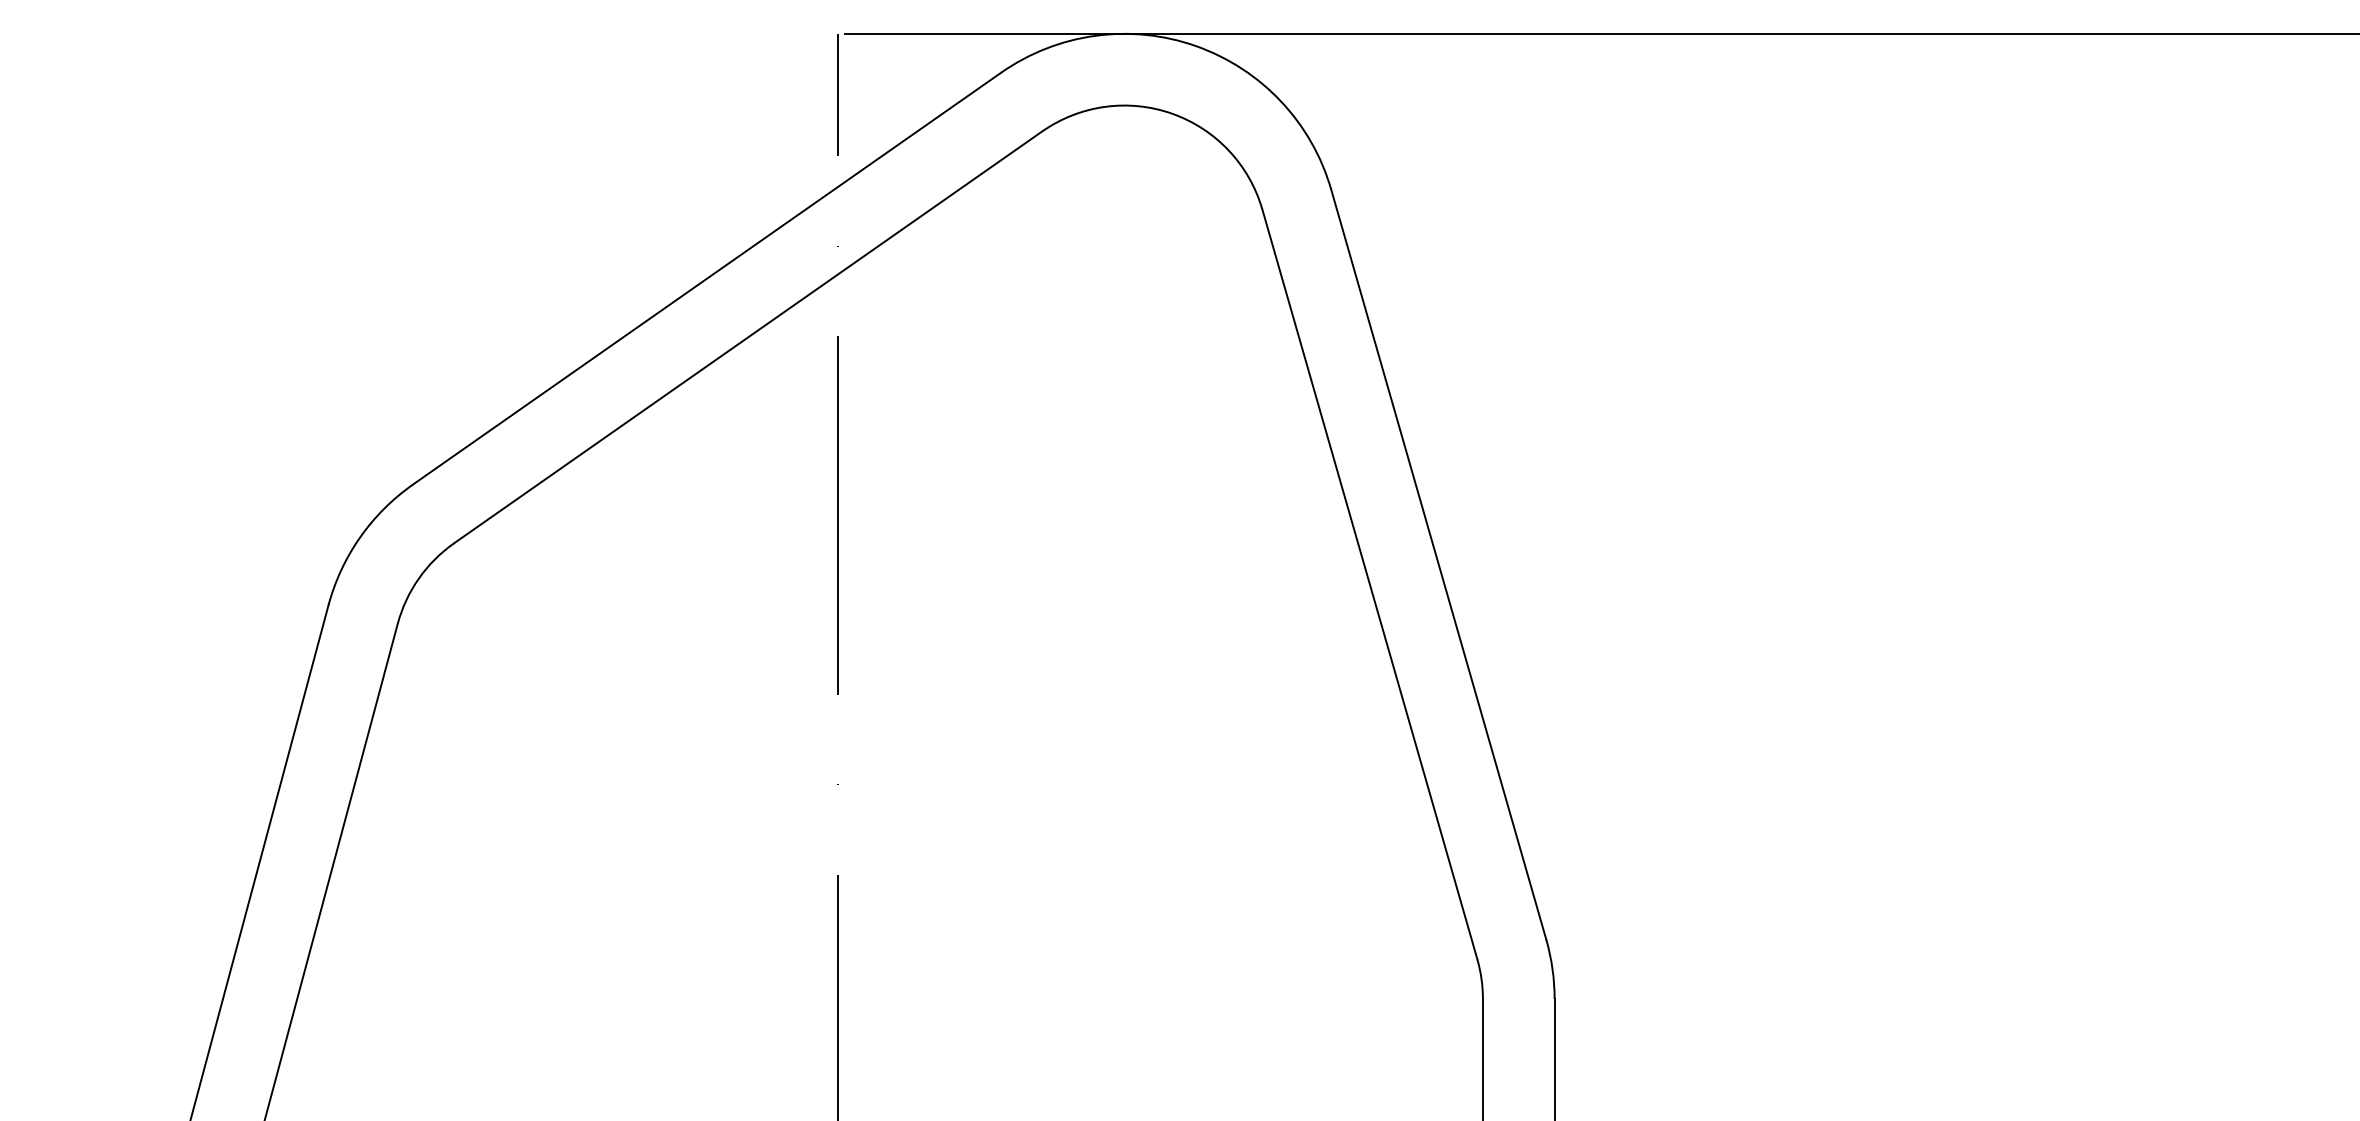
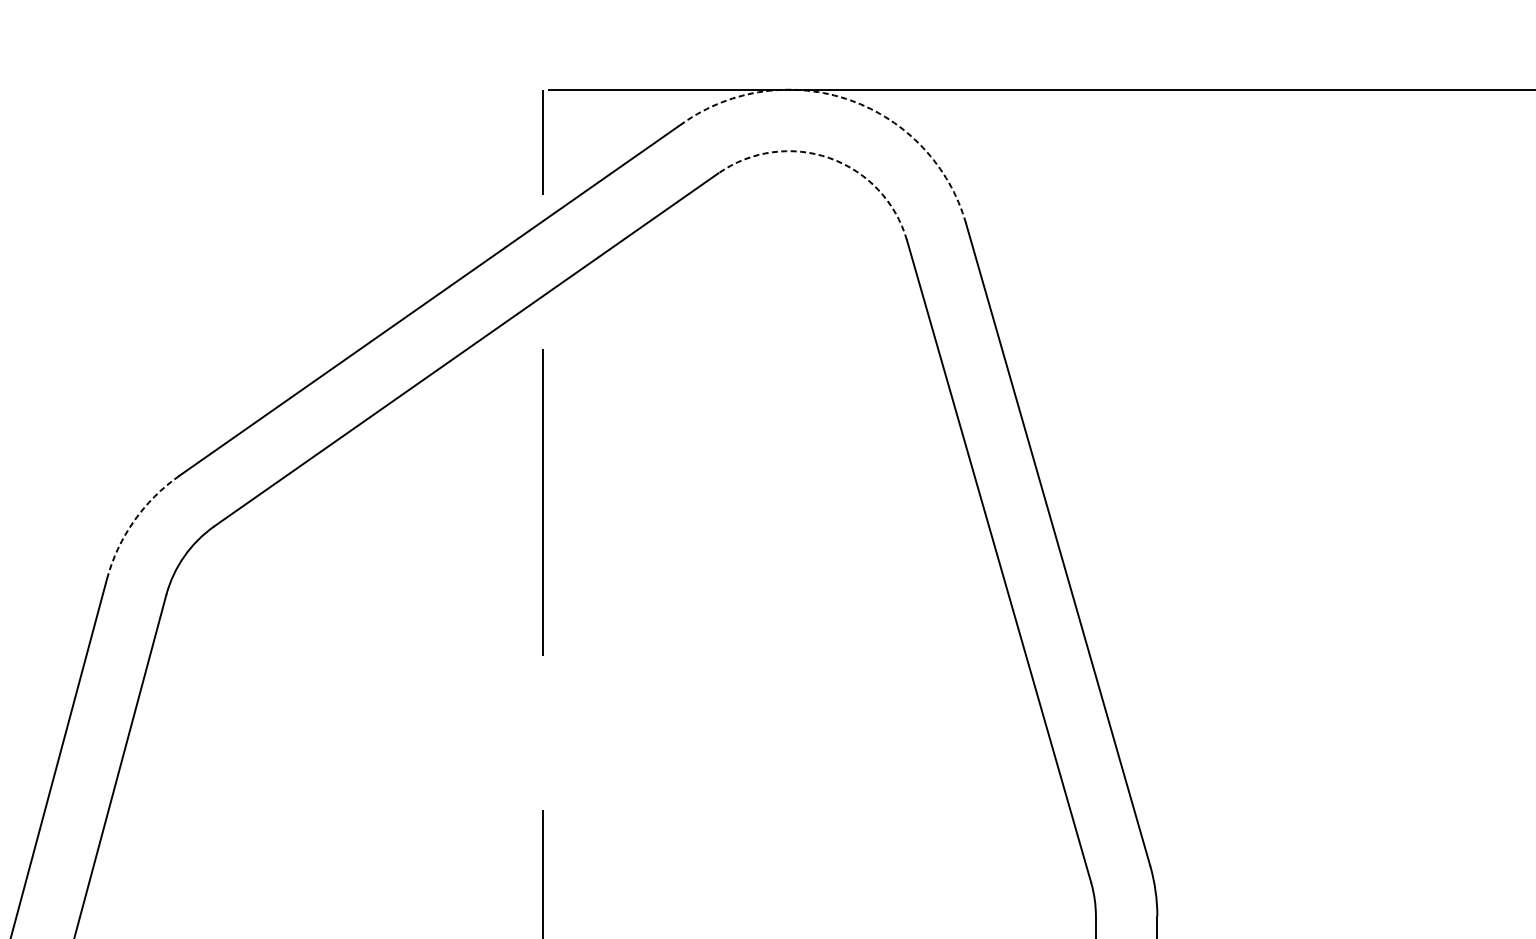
arc: (1196, 46) -> (850, 100), solid -> dashed
arc: (1172, 113) -> (829, 157), solid -> dashed
arc: (360, 537) -> (134, 521), solid -> dashed

